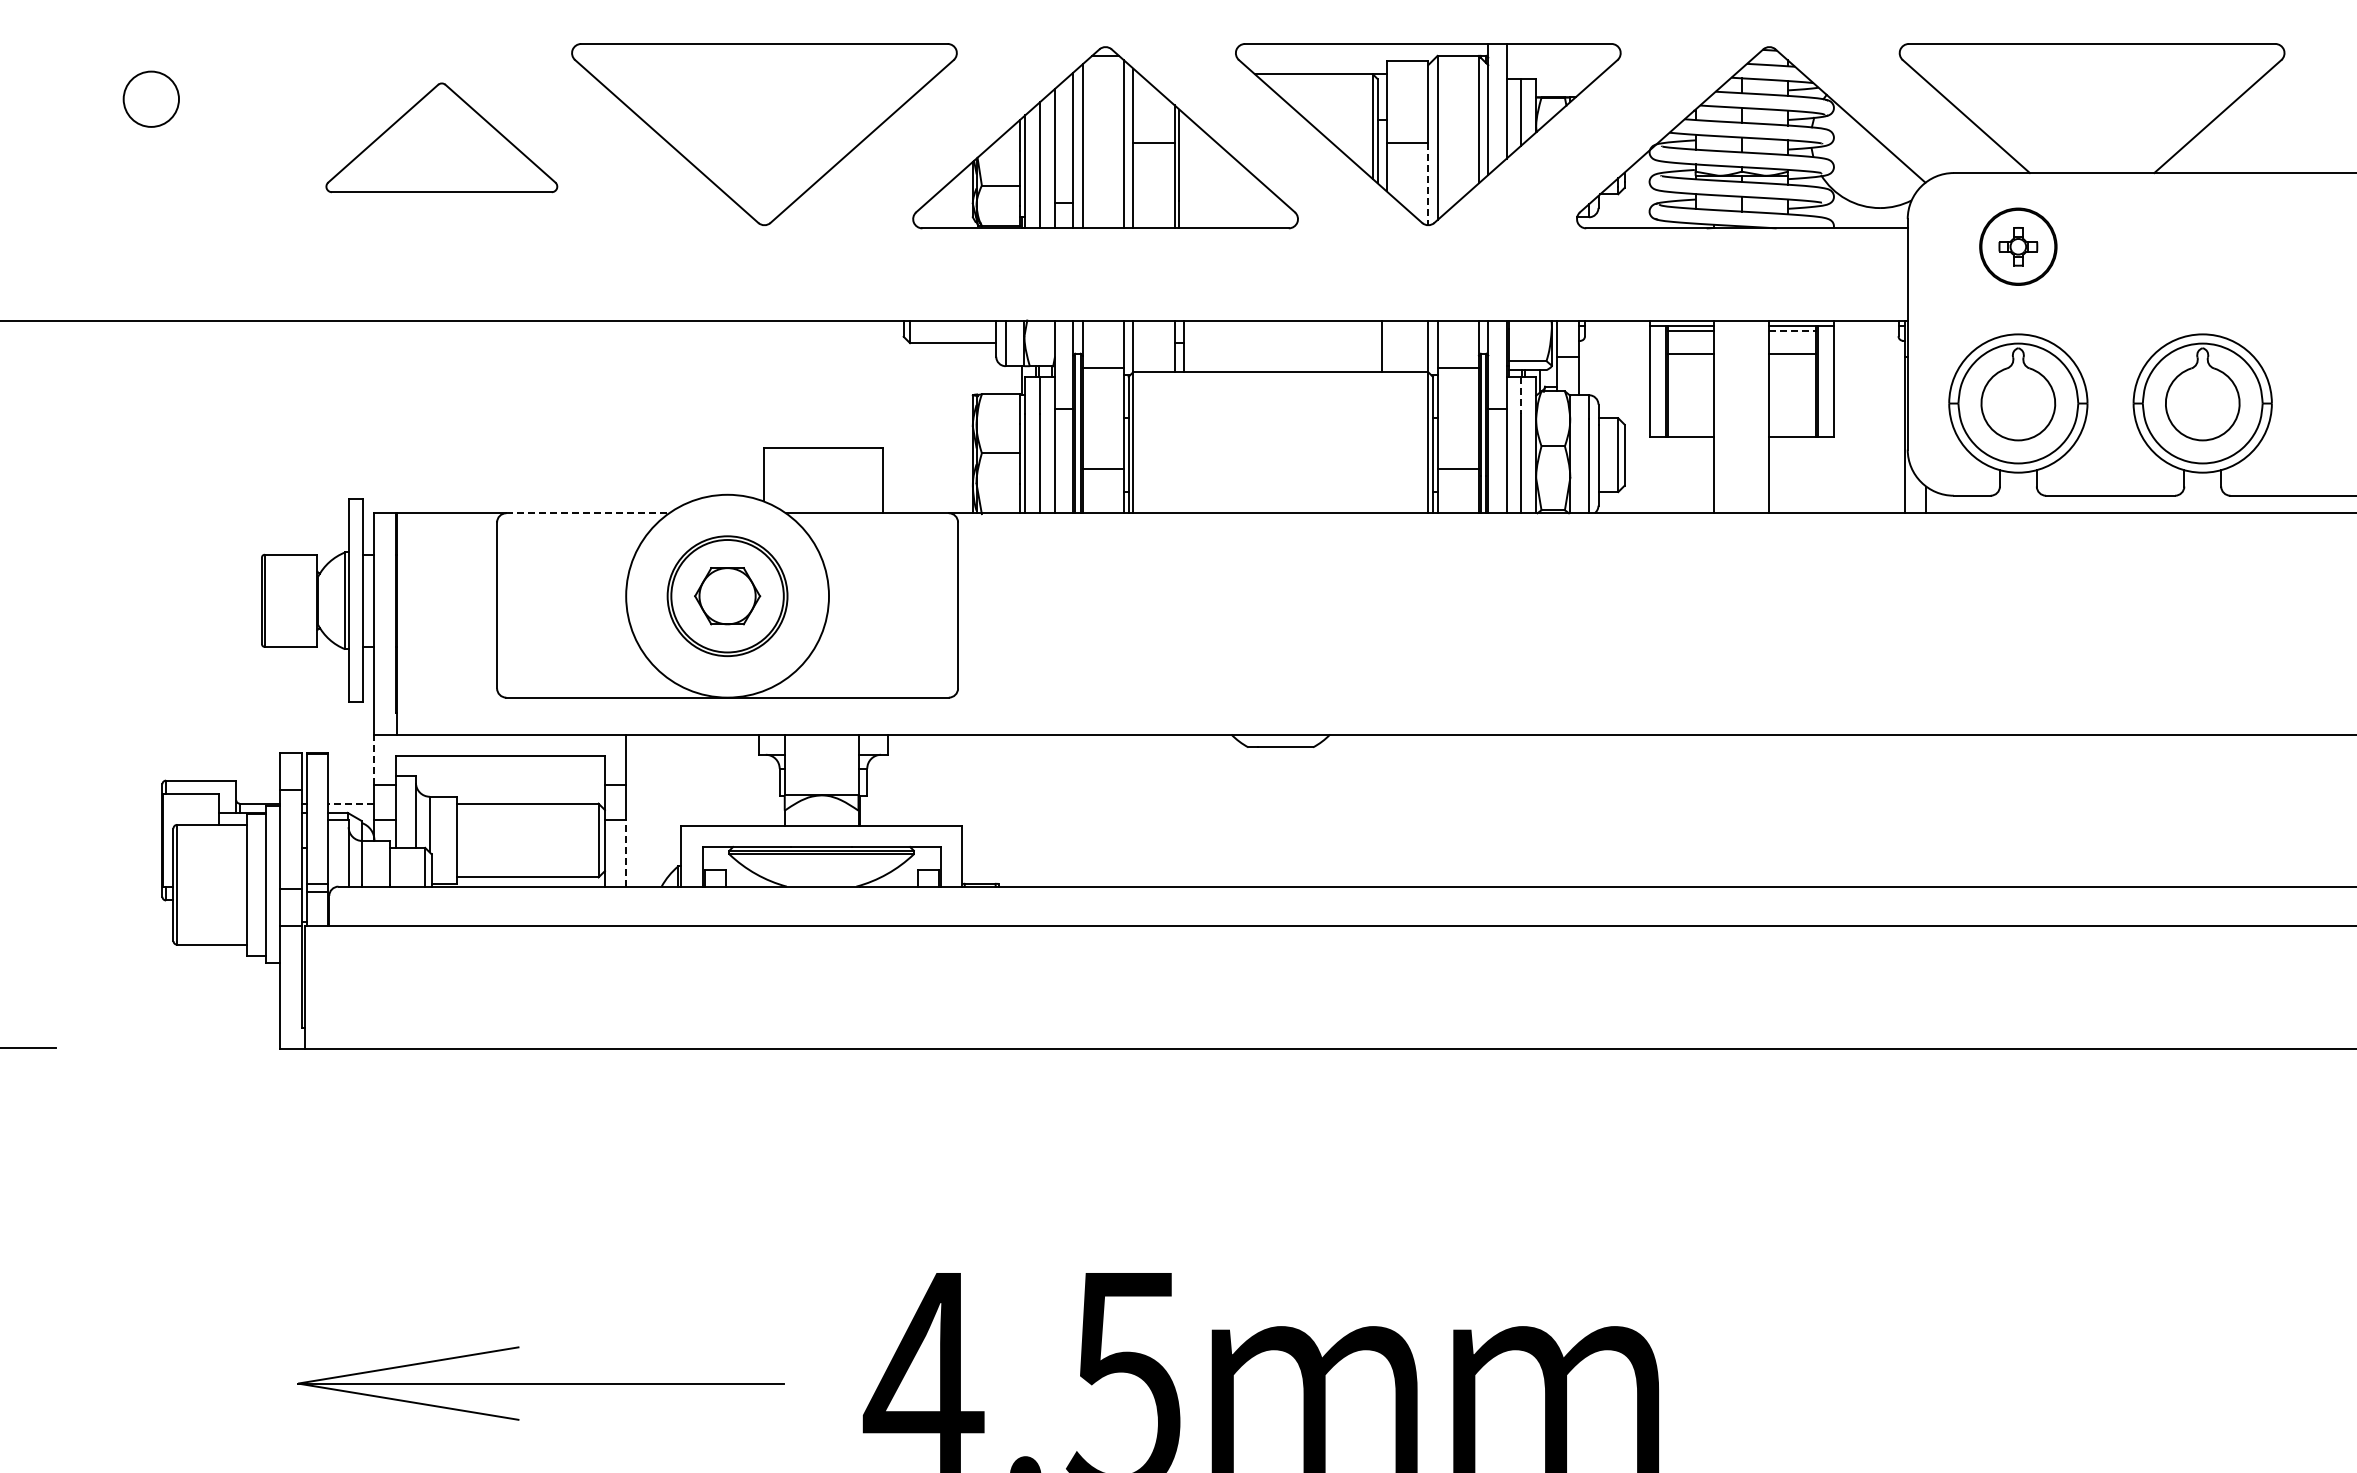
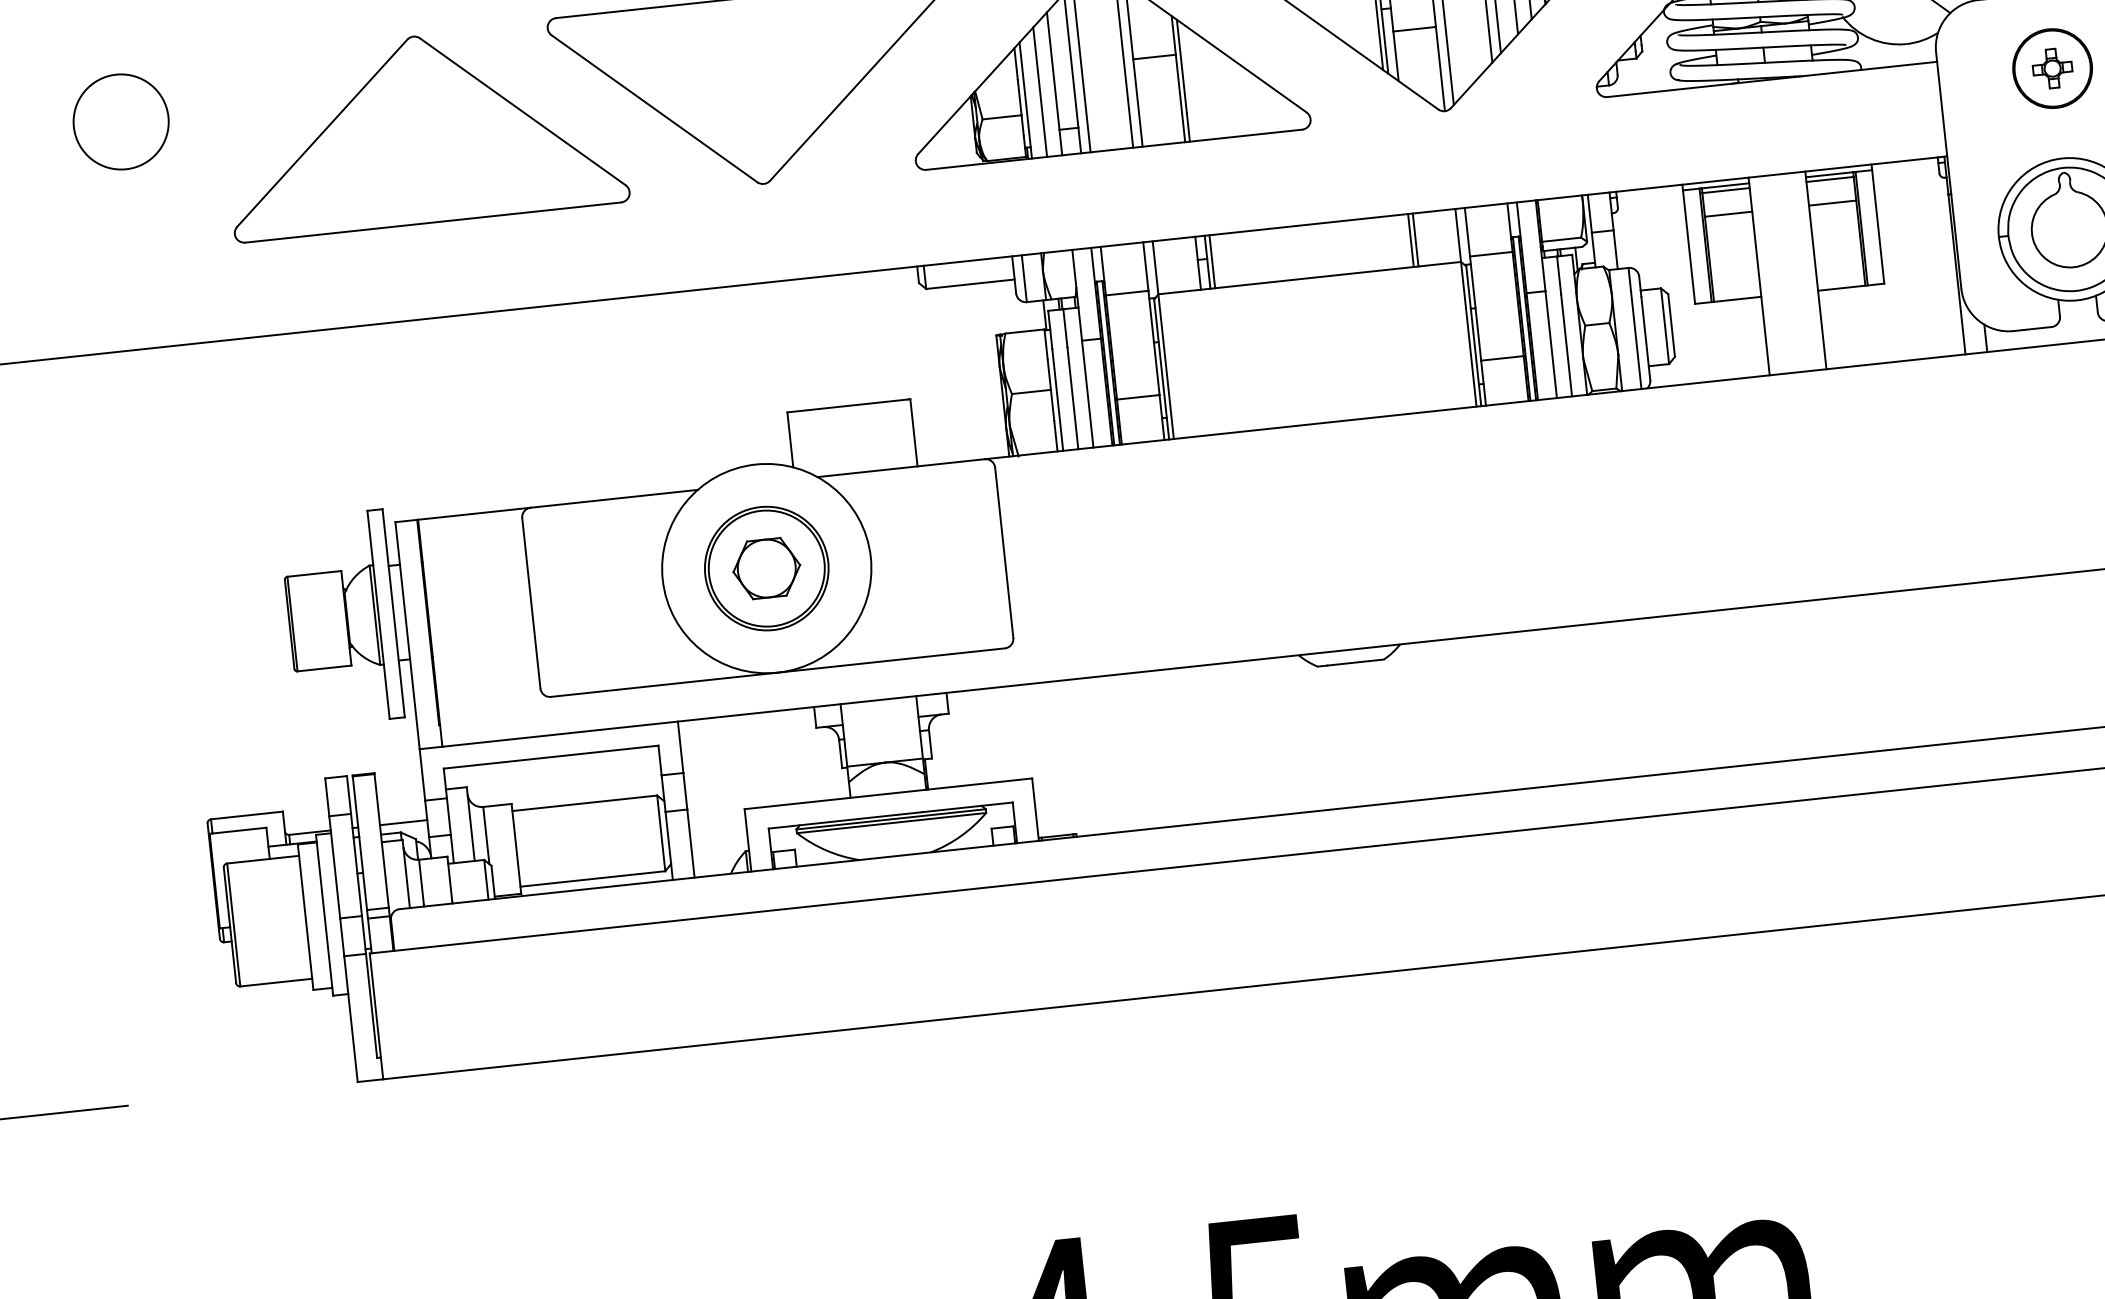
circle: (151, 99) -> (121, 122), size x1.67
part: (441, 137) -> (423, 129), size x1.67
line: (1428, 184) -> (1440, 69), dashed -> solid
line: (1792, 330) -> (1830, 179), dashed -> solid
line: (1188, 346) -> (1212, 261), added
line: (1386, 346) -> (1415, 240), added
line: (1521, 395) -> (1559, 275), dashed -> solid
line: (588, 513) -> (615, 498), dashed -> solid
line: (374, 759) -> (422, 774), dashed -> solid
line: (350, 803) -> (402, 822), dashed -> solid
line: (626, 852) -> (691, 842), dashed -> solid

